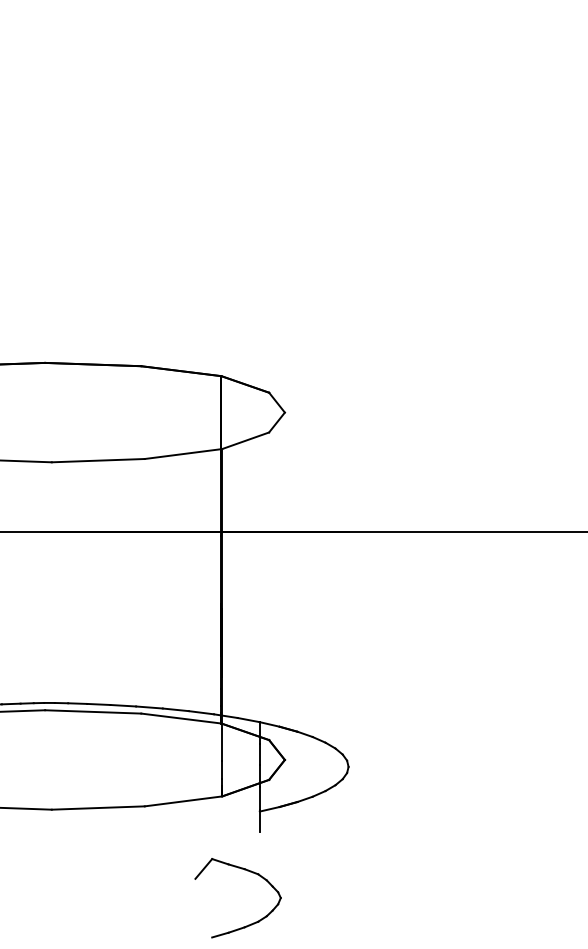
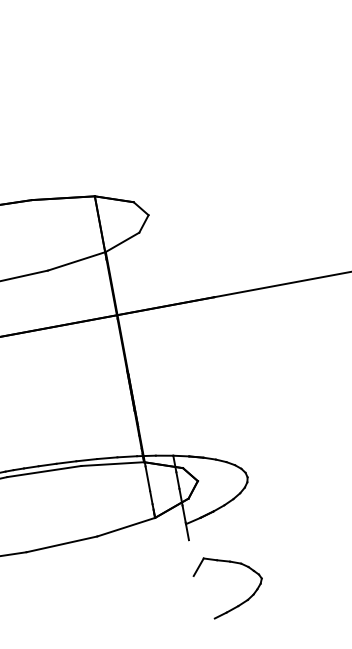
part: (248, 924) -> (240, 603), moved

